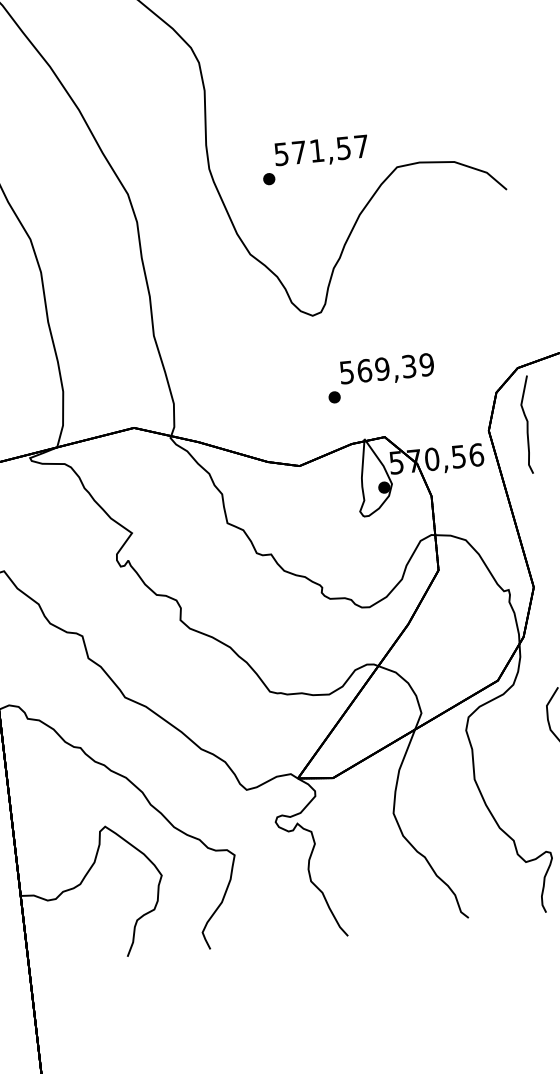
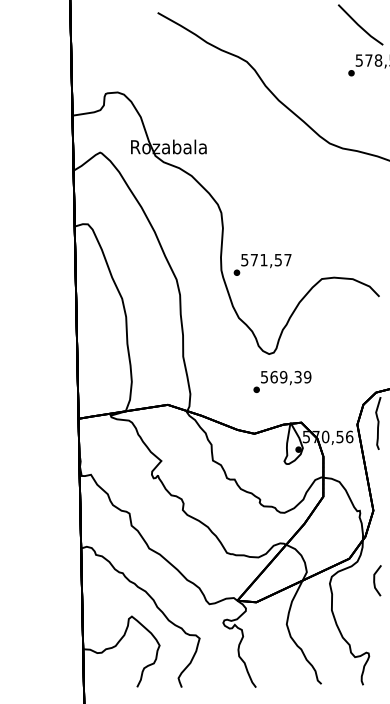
text: (315, 159) -> (262, 264), moved
text: (380, 377) -> (282, 381), moved

